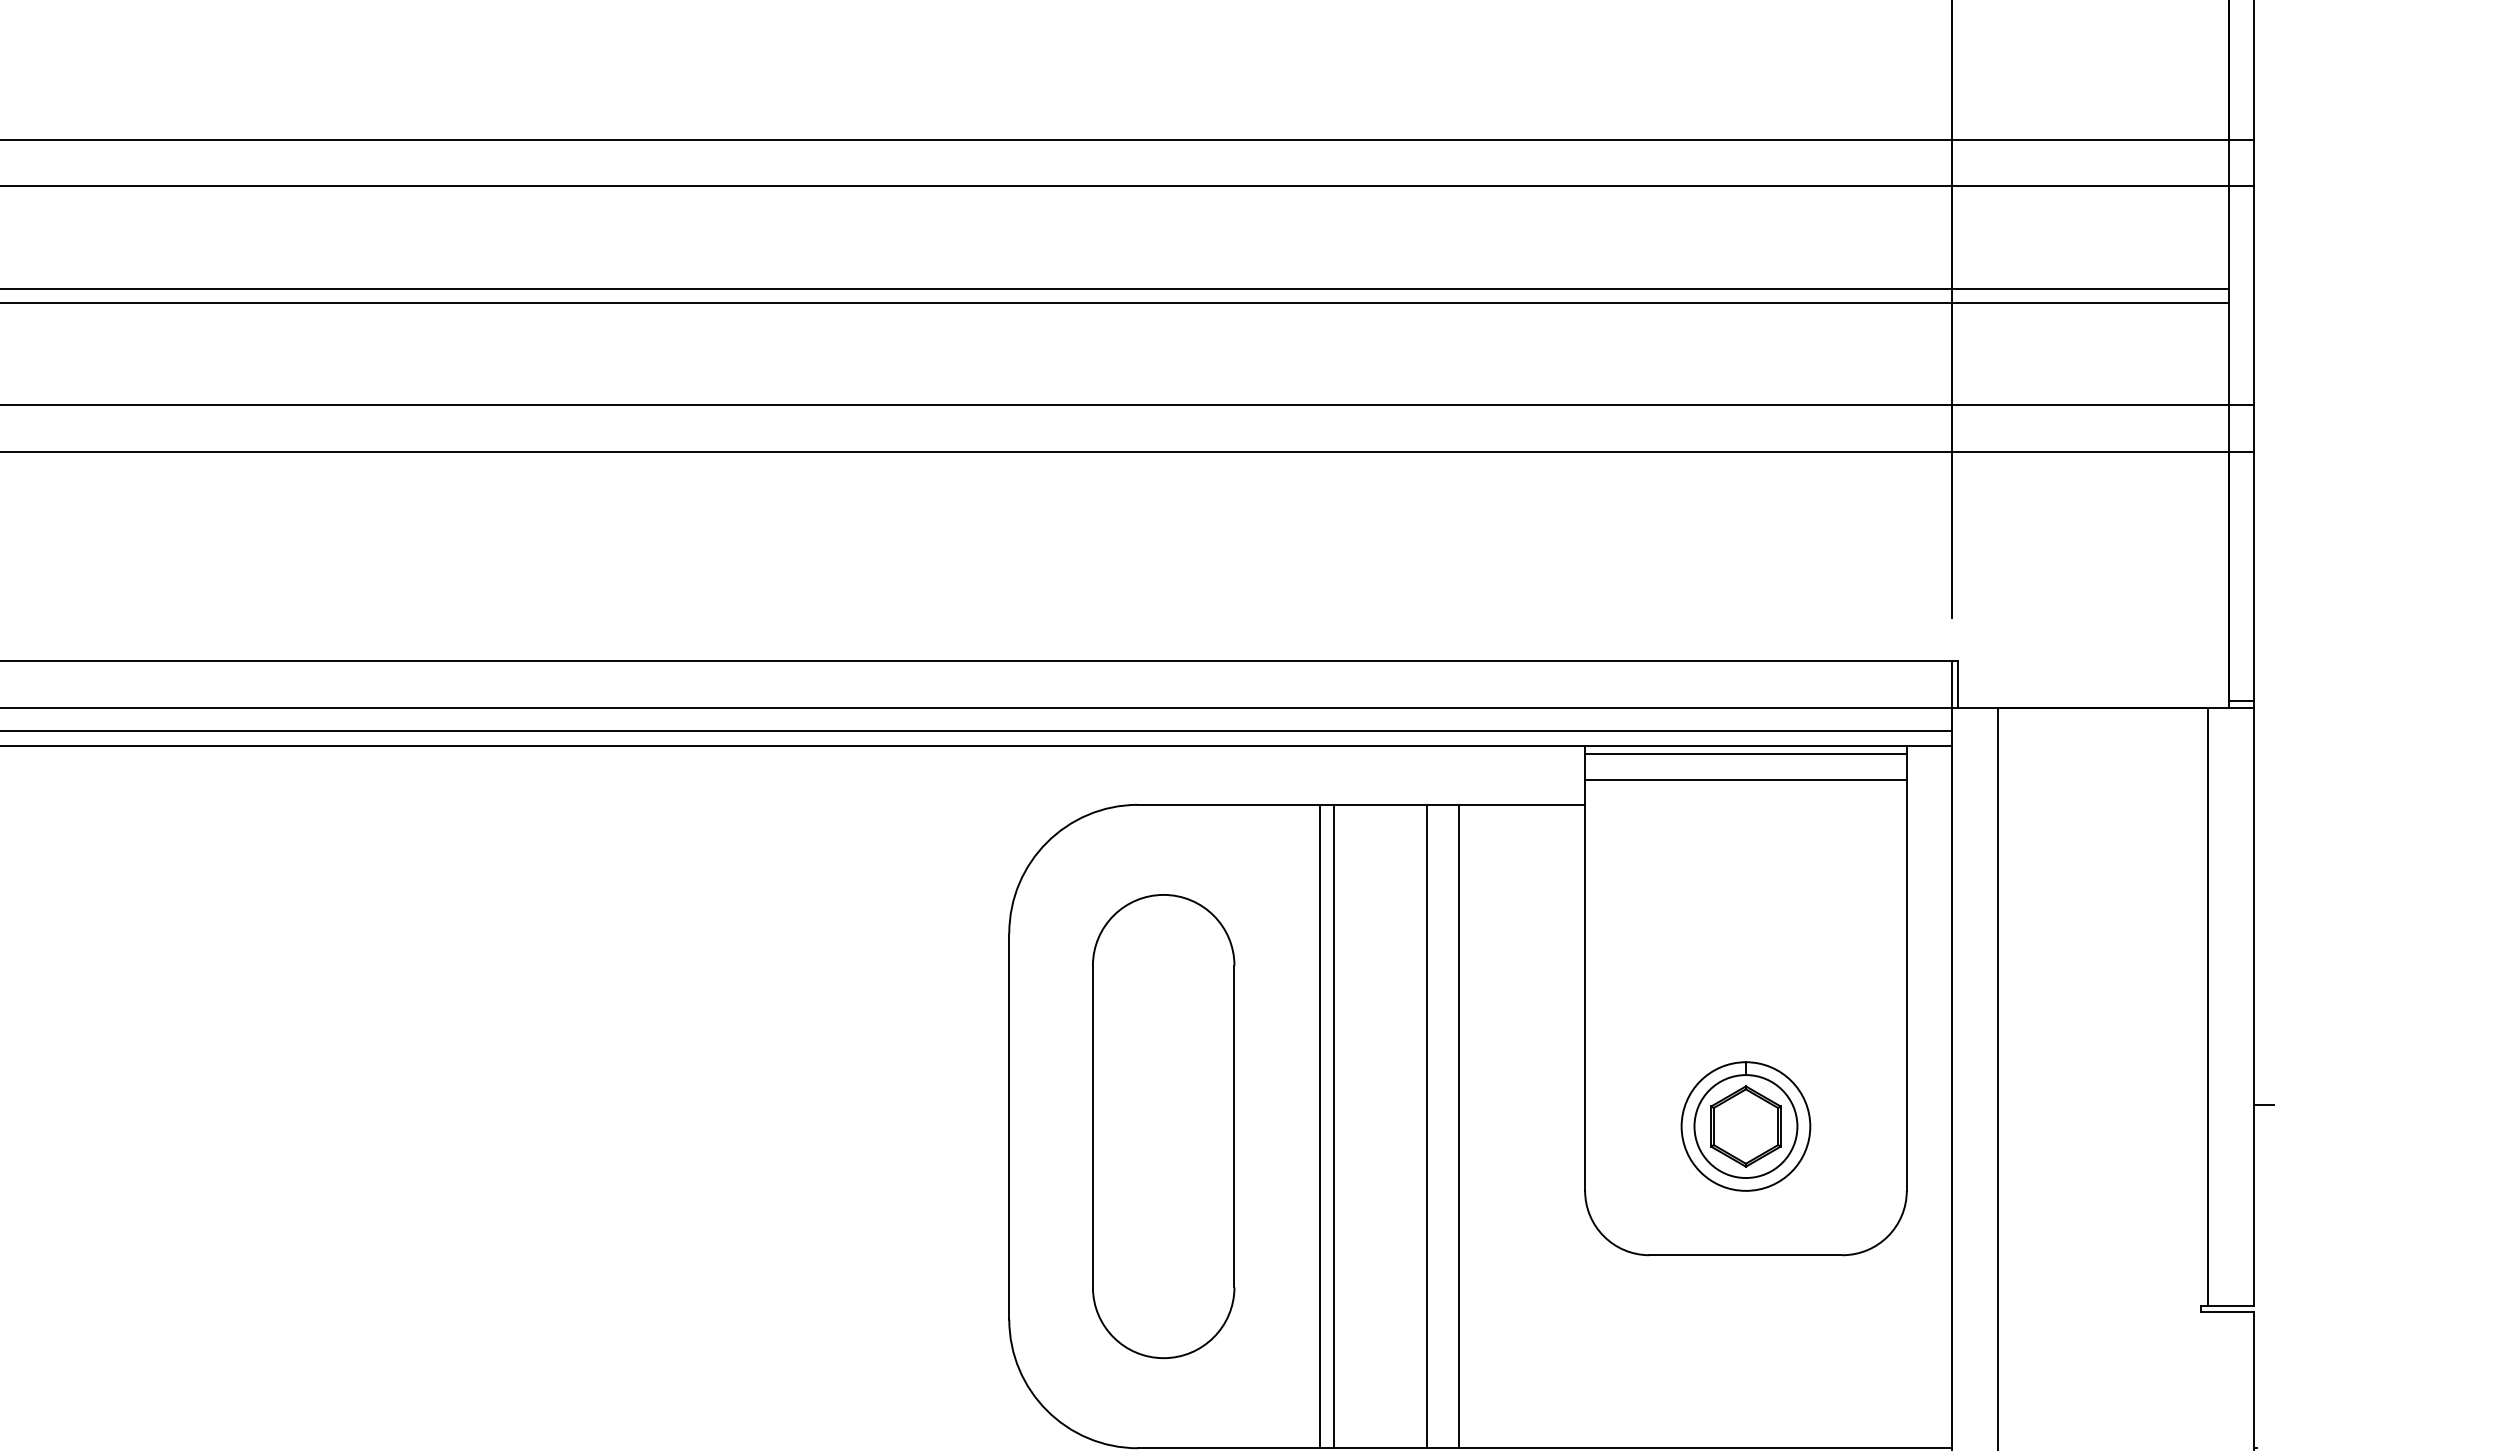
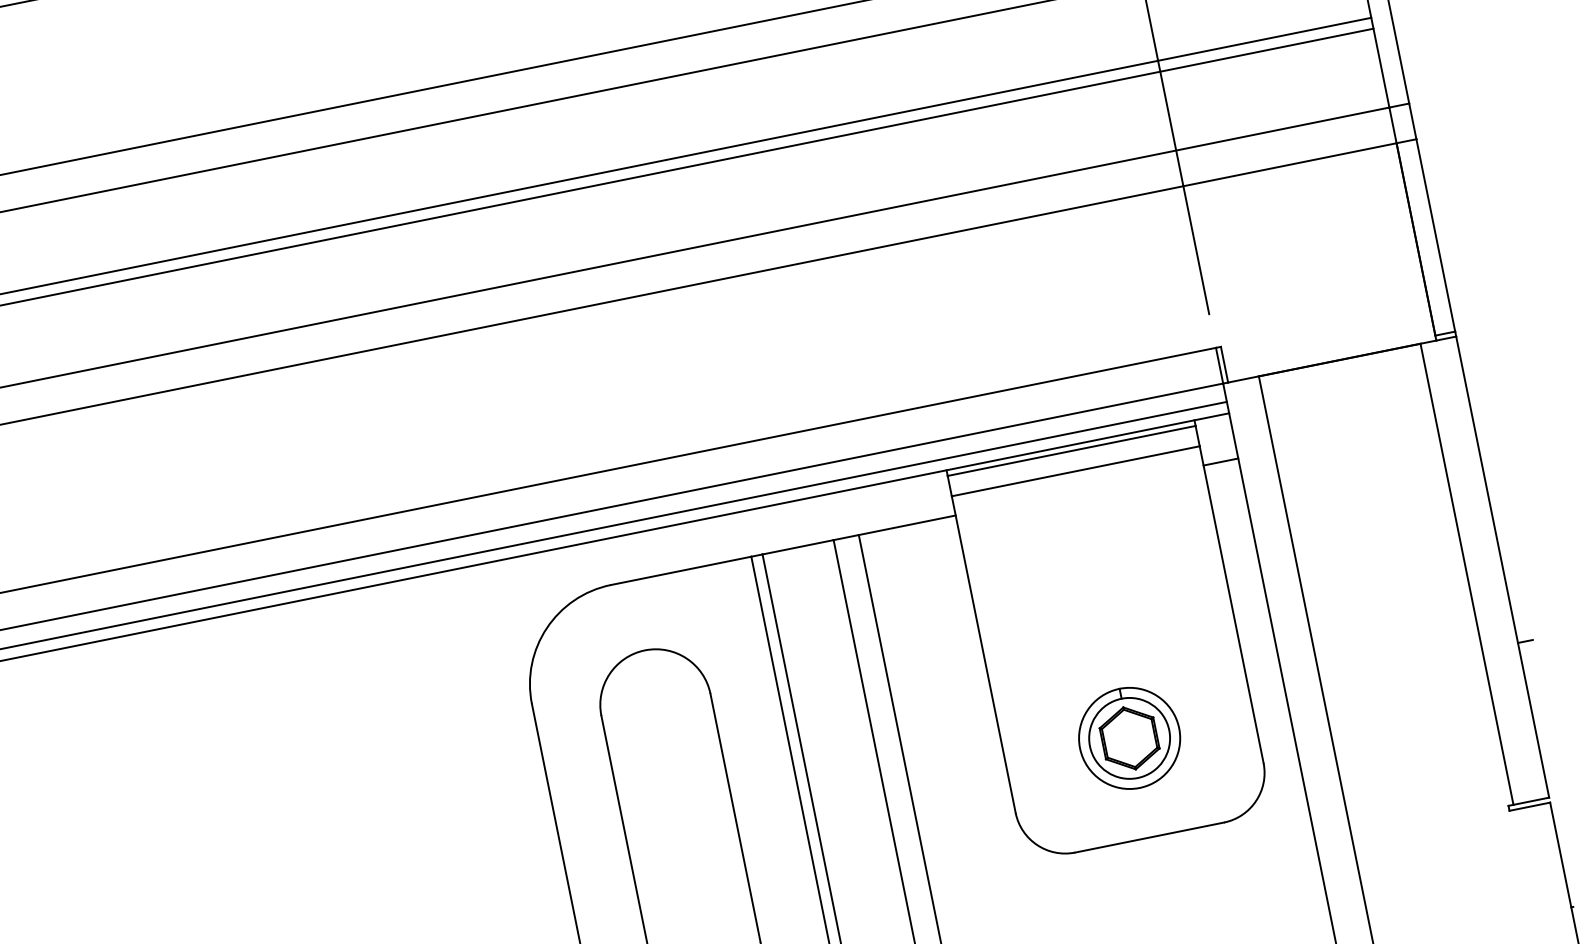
line: (1928, 804) -> (1220, 461), added

